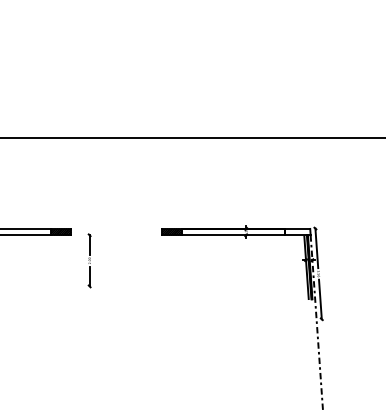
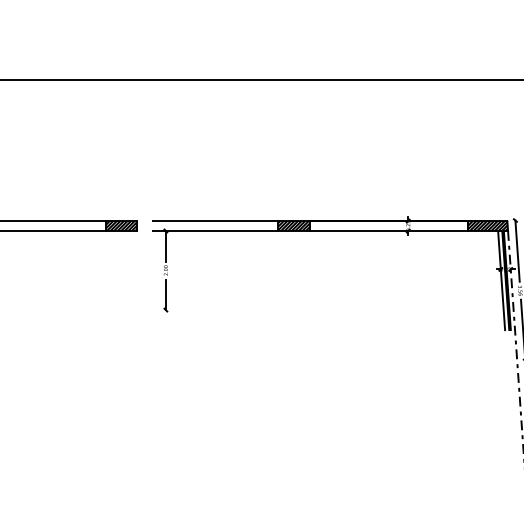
line: (116, 228) -> (207, 220), added
hatch: (297, 231) -> (487, 225), added
line: (116, 235) -> (207, 231), added

